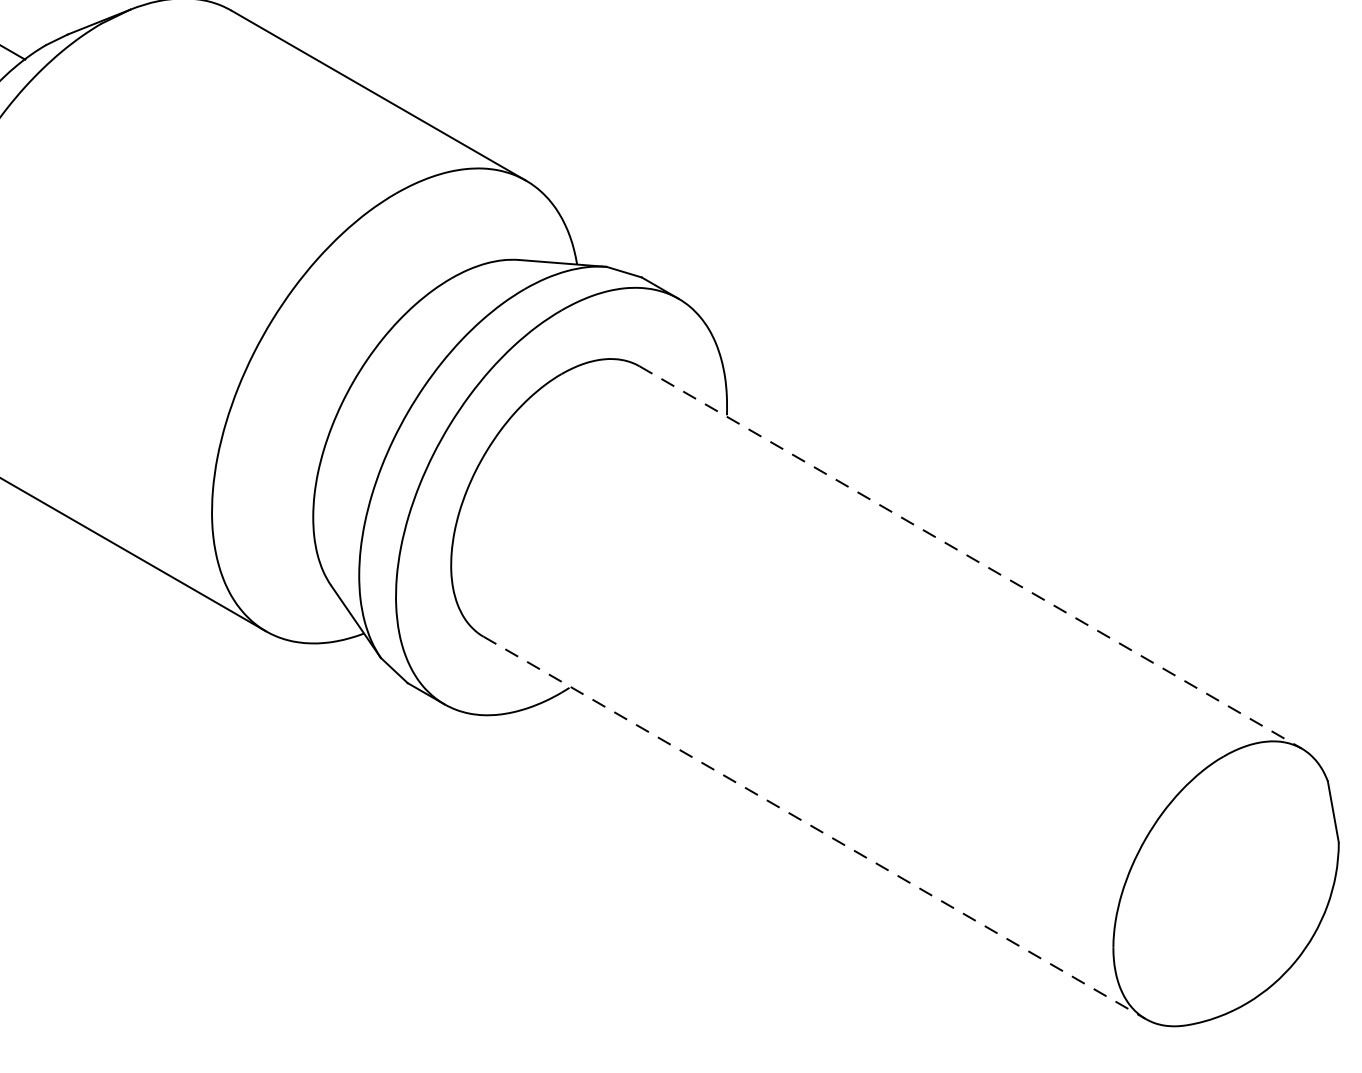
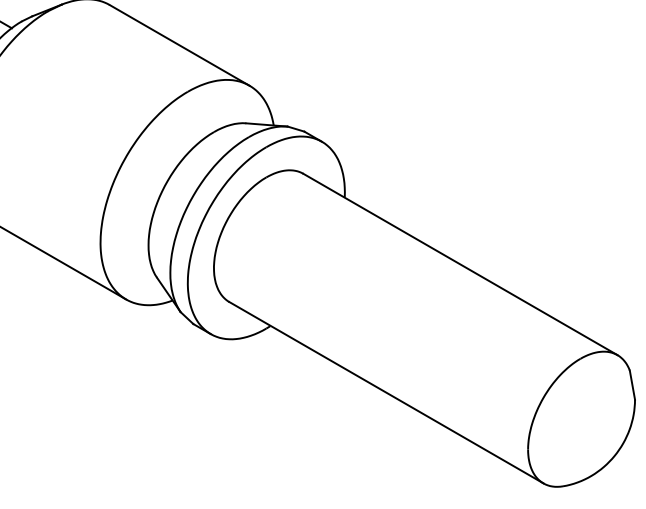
line: (970, 557) -> (460, 264), dashed -> solid
line: (814, 827) -> (386, 392), dashed -> solid

